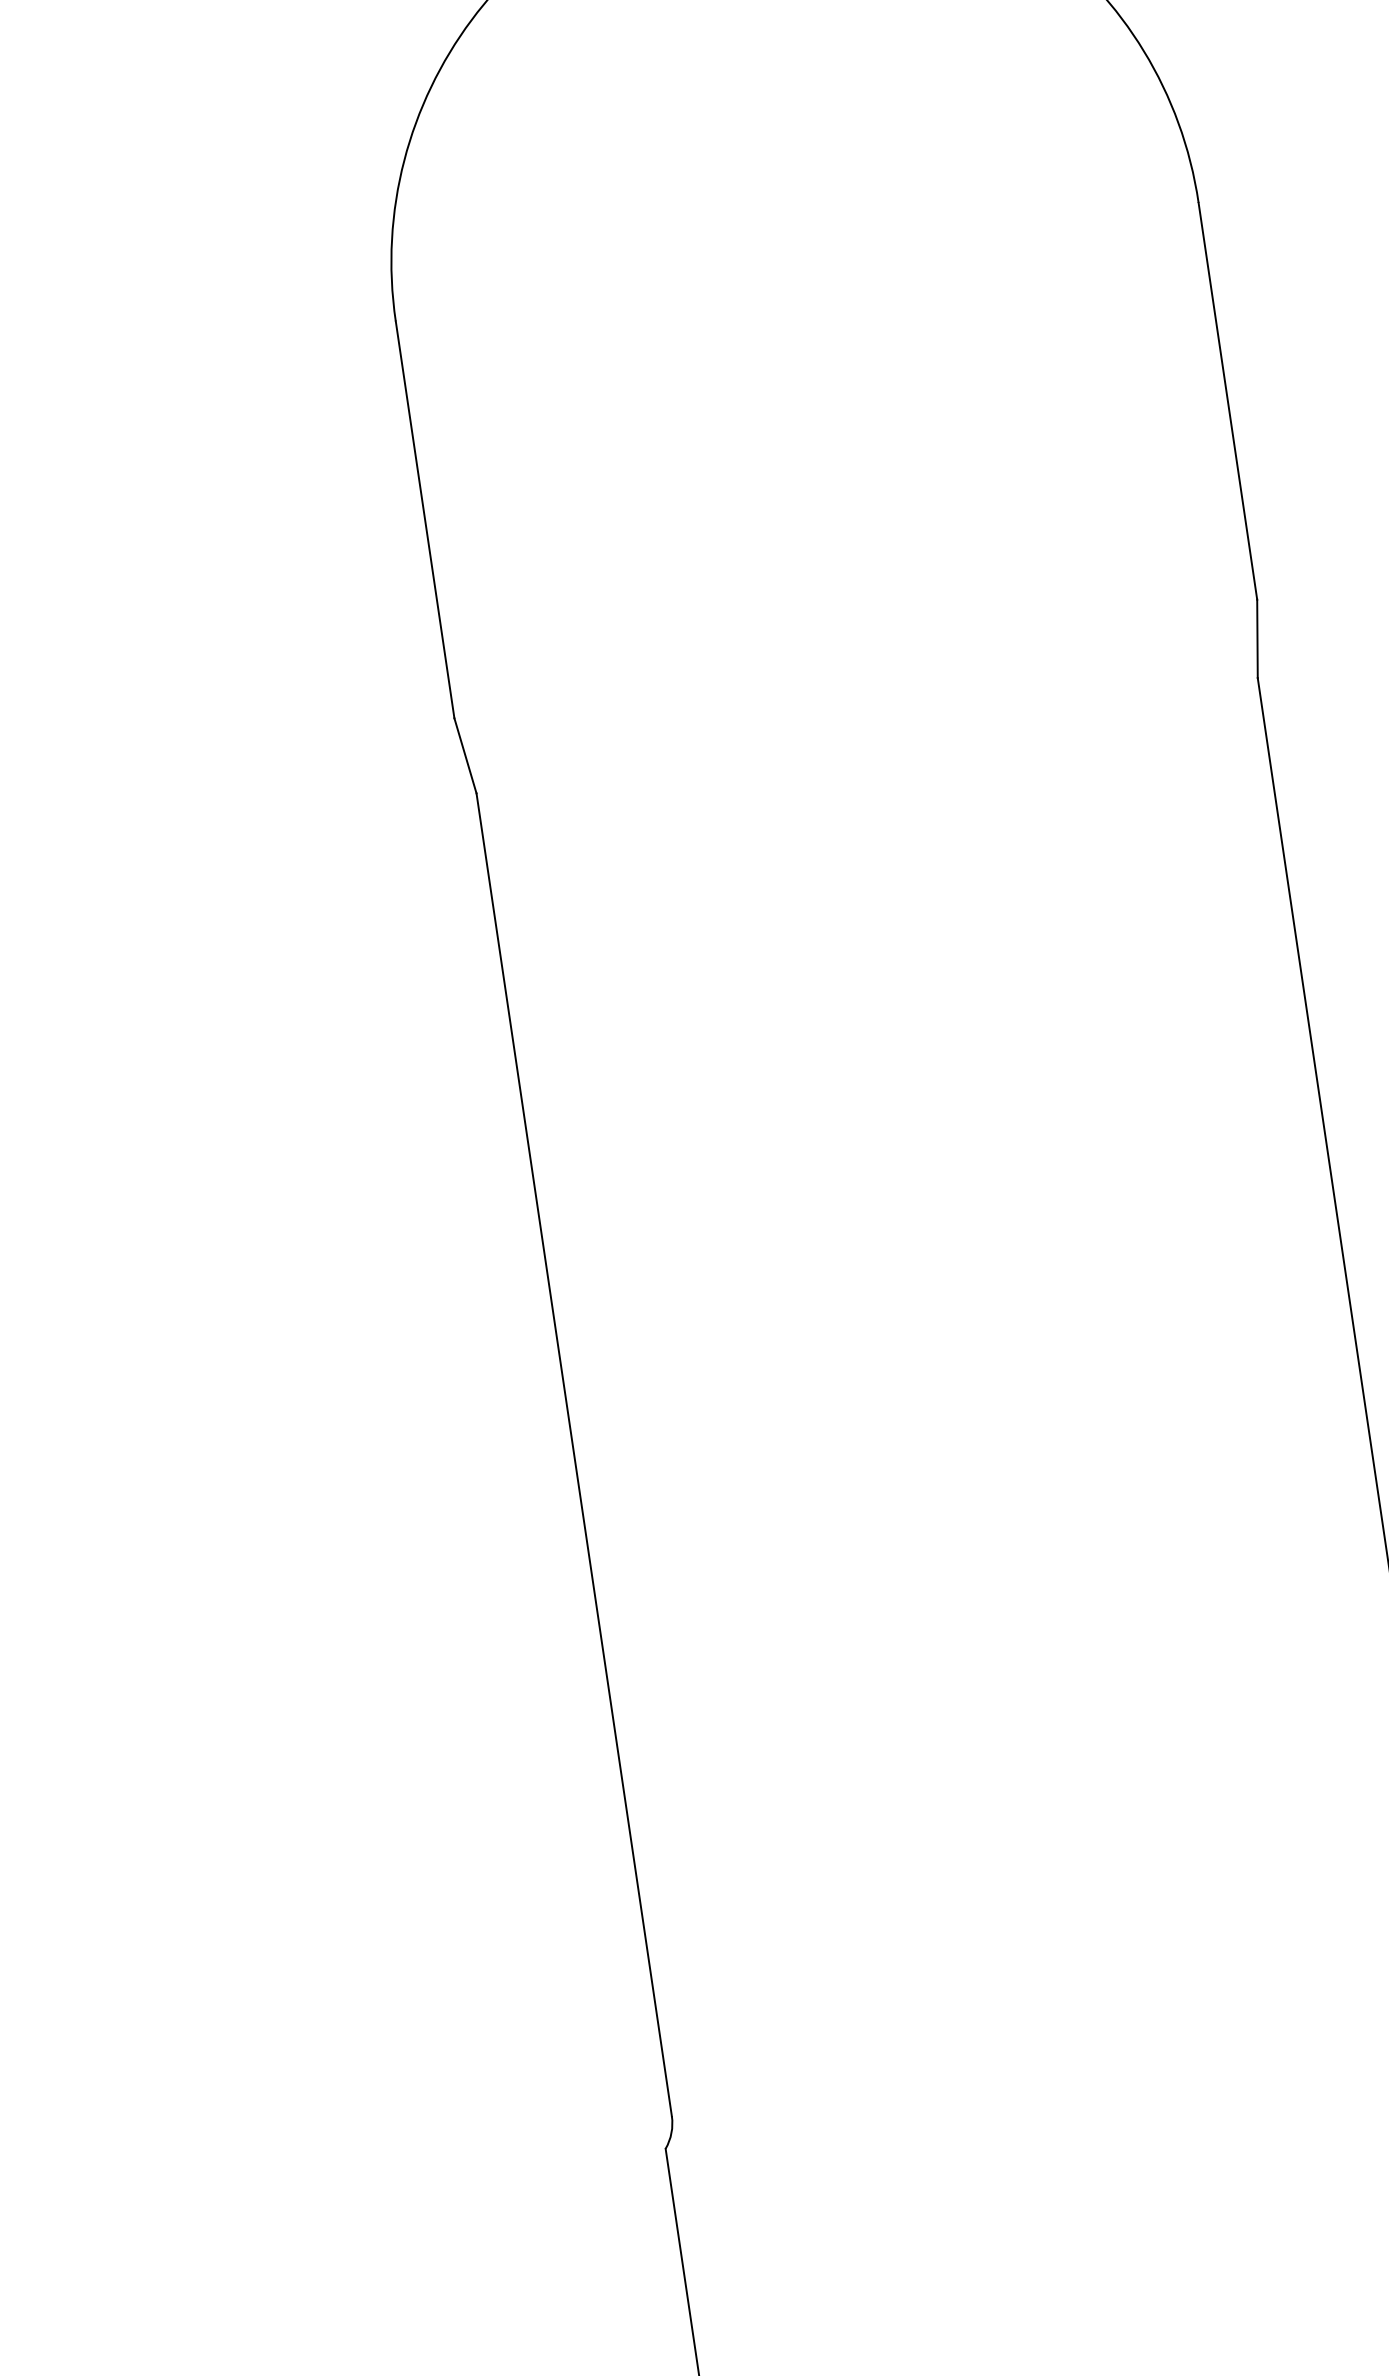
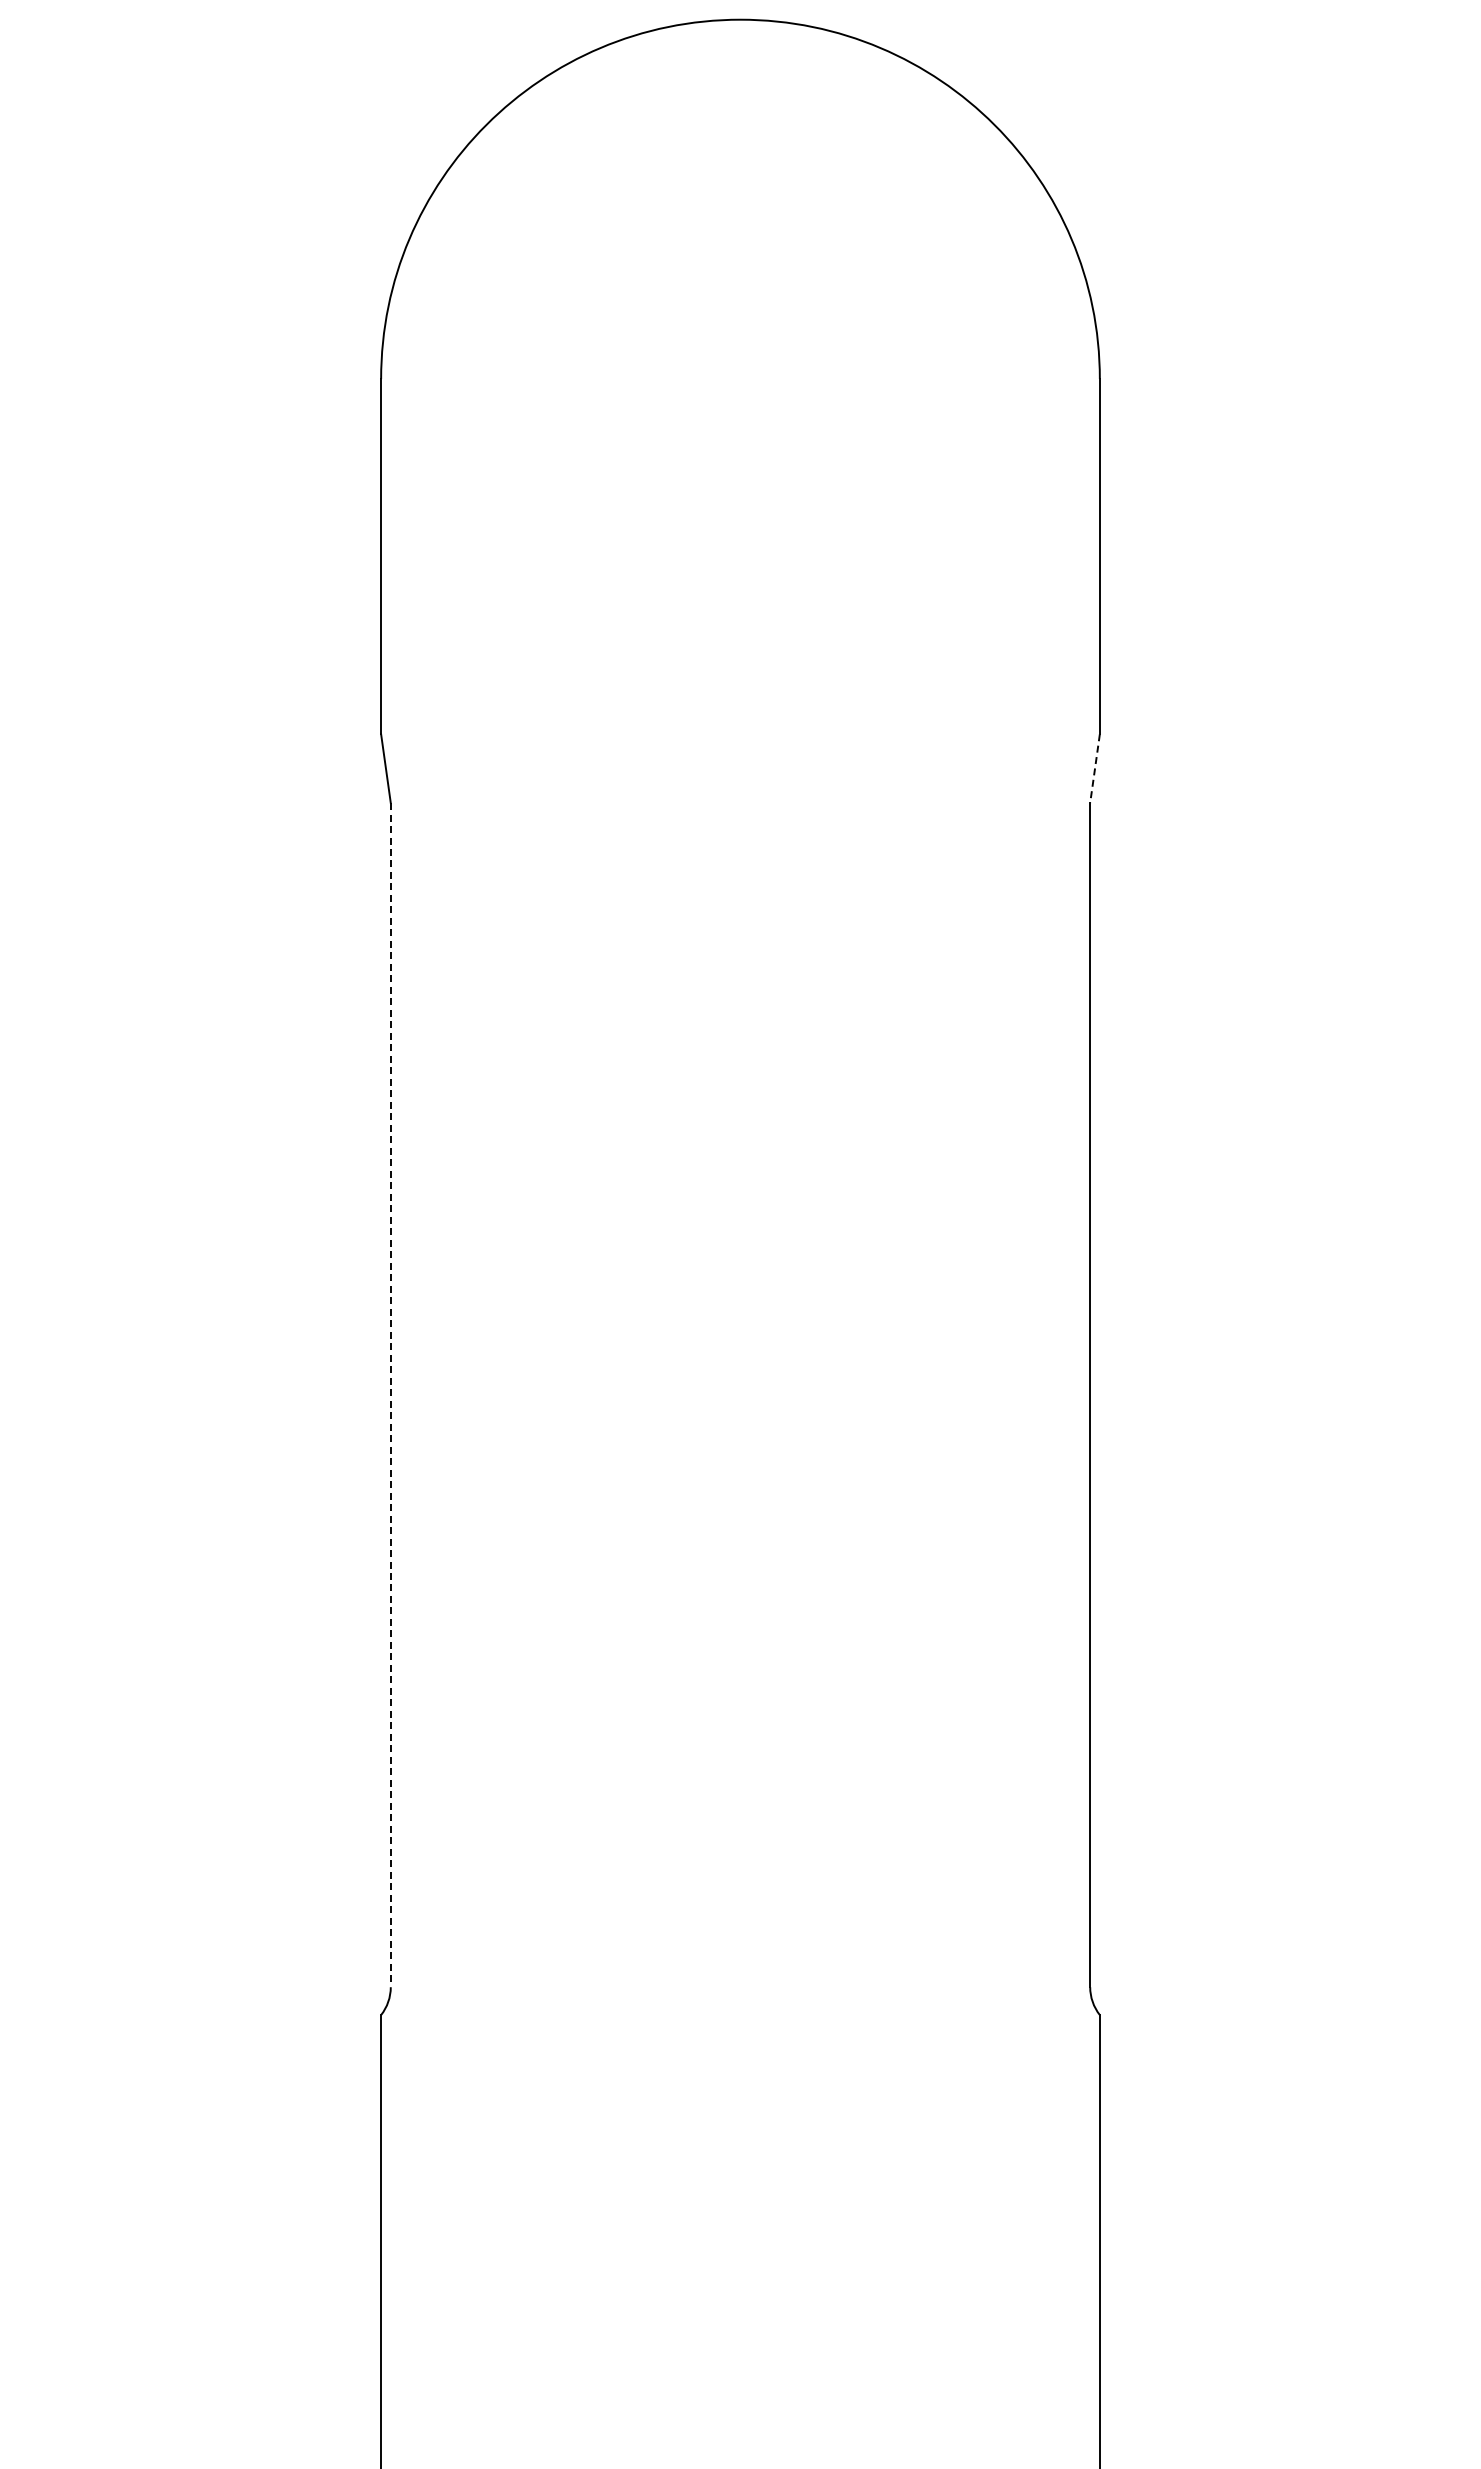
line: (1257, 638) -> (1095, 768), solid -> dashed
line: (573, 1455) -> (390, 1395), solid -> dashed

